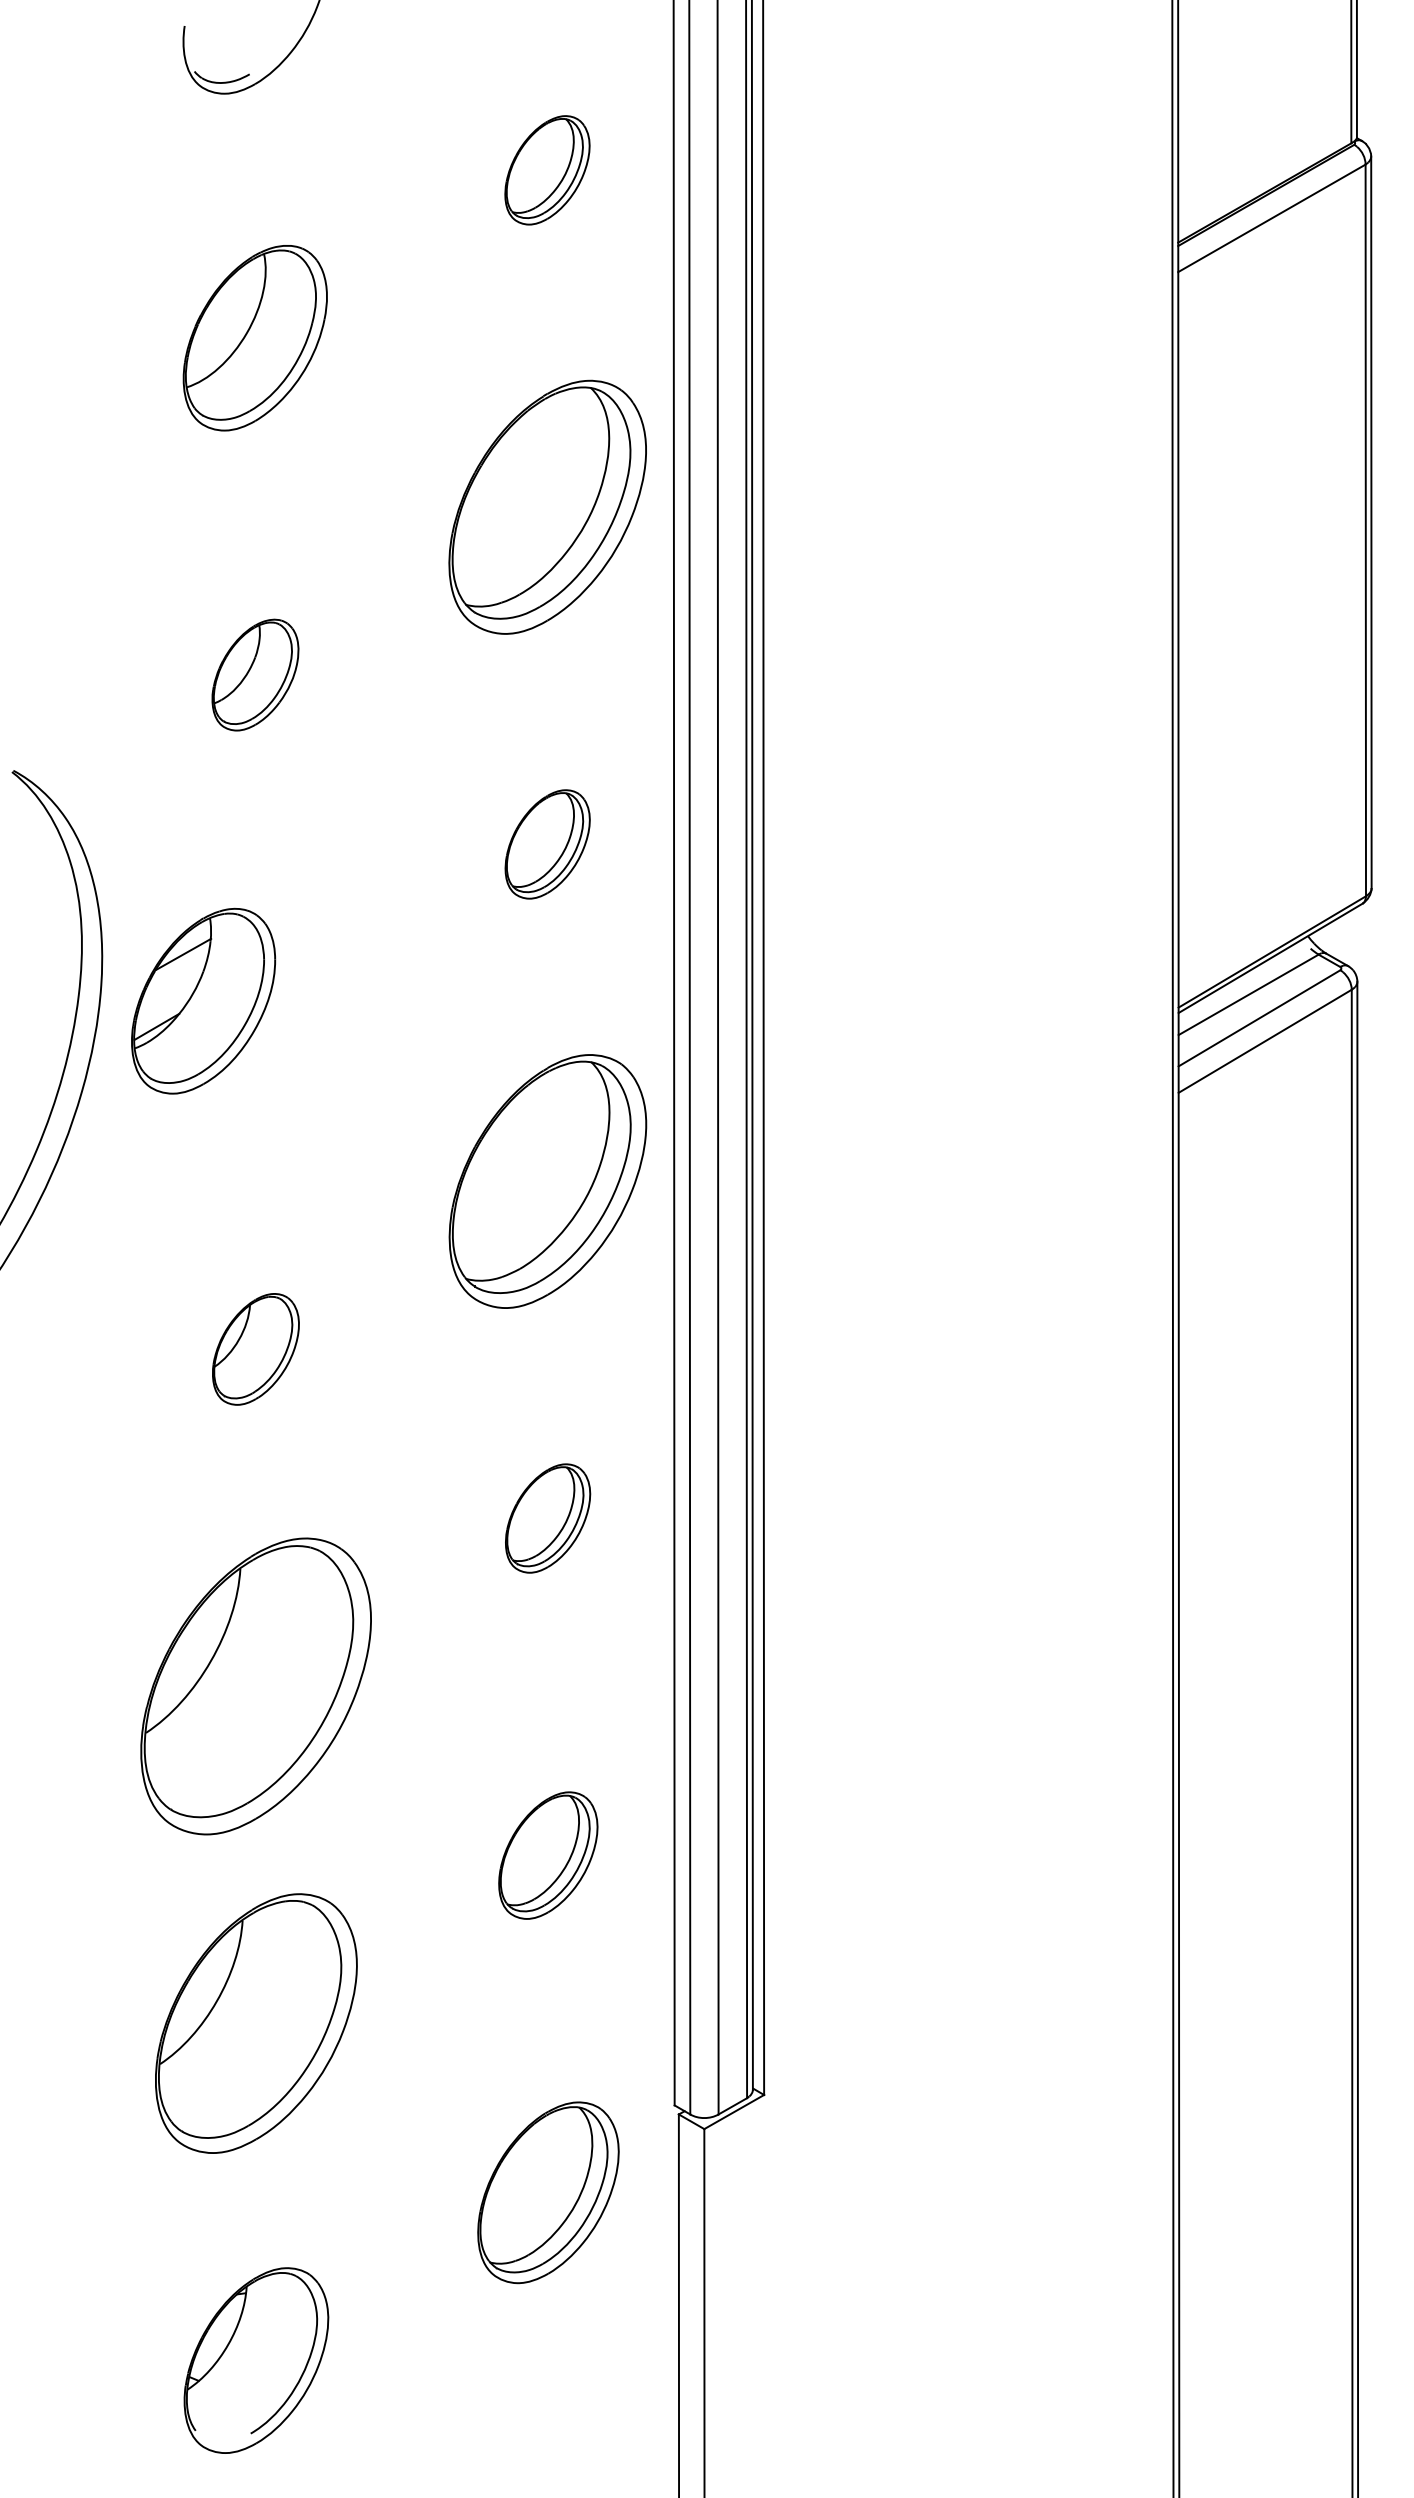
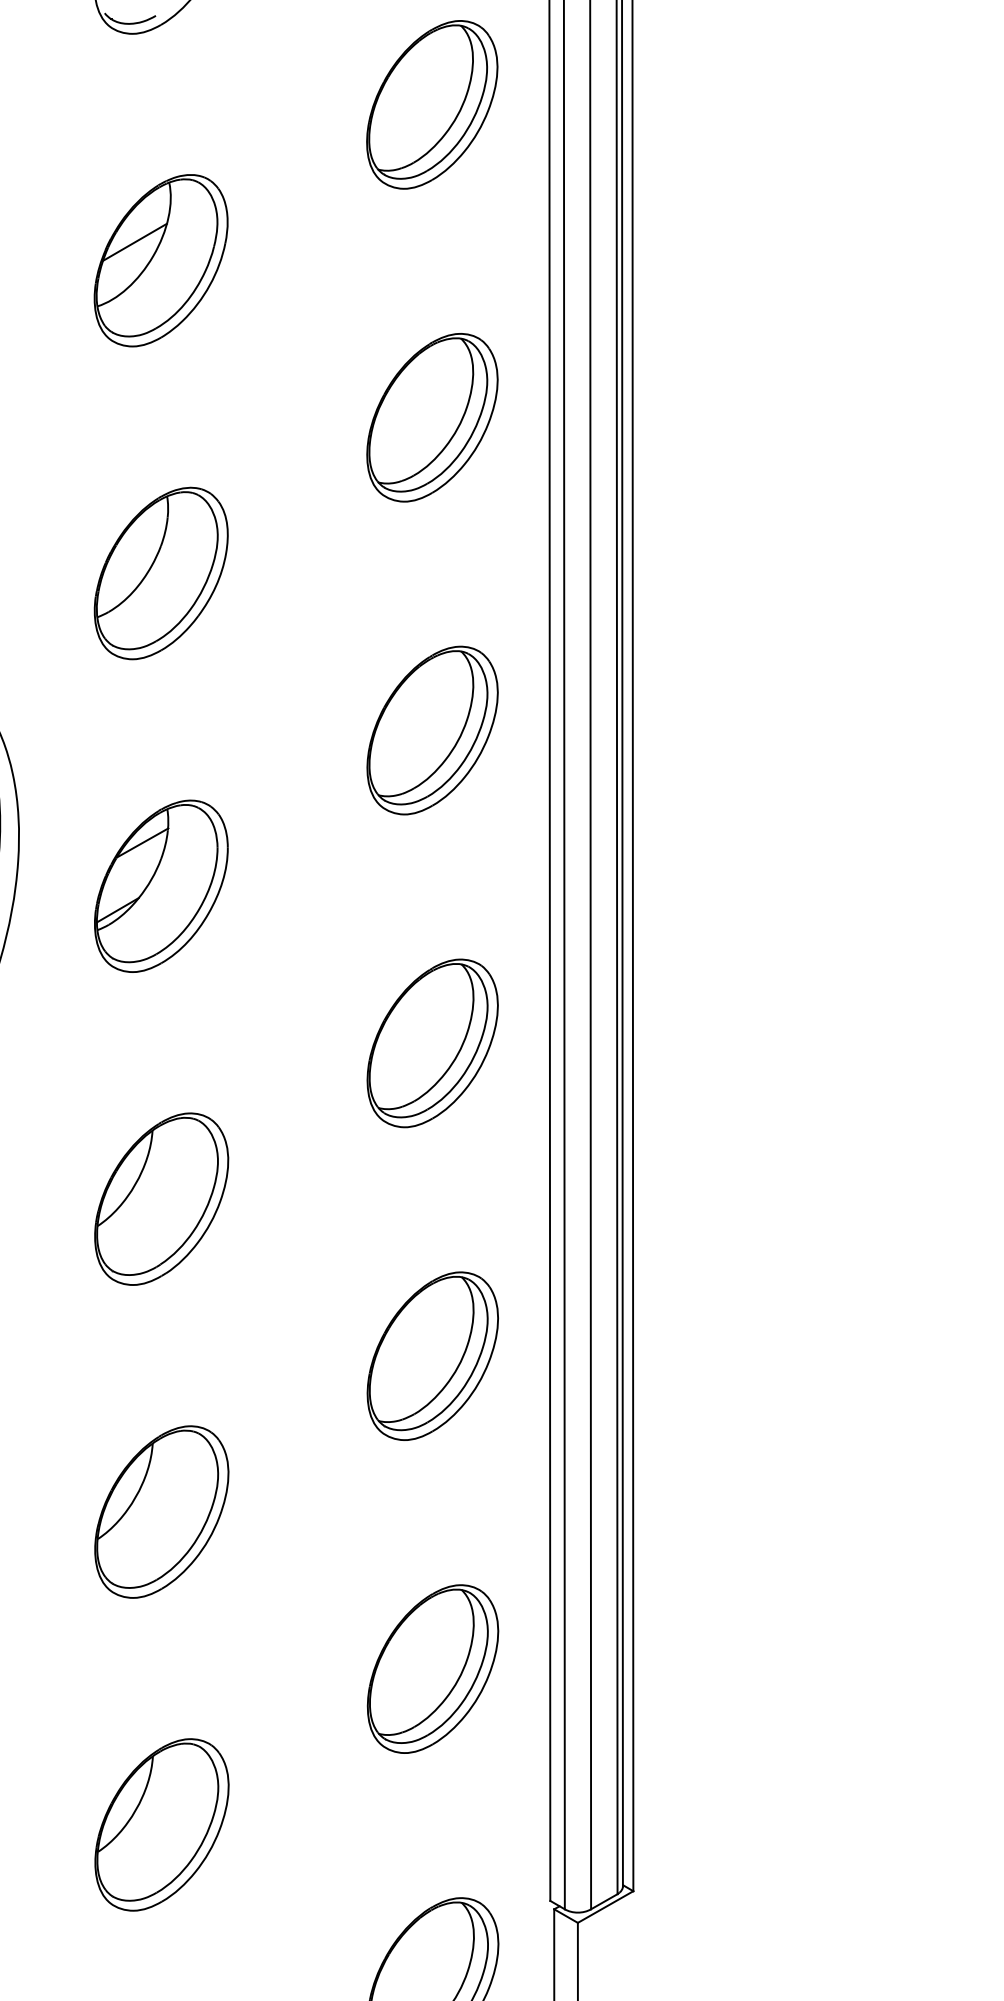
part: (547, 170) -> (432, 105), size x1.67
line: (226, 318) -> (134, 242), added
part: (547, 507) -> (432, 417), size x0.71
part: (255, 674) -> (161, 572), size x1.67
part: (547, 844) -> (432, 730), size x1.67
part: (203, 1000) -> (161, 885), moved
part: (547, 1181) -> (432, 1043), size x0.71
part: (255, 1349) -> (161, 1199), size x1.67
part: (547, 1518) -> (432, 1356), size x1.67
part: (255, 1686) -> (161, 1512), size x0.62
part: (548, 1855) -> (433, 1668), size x1.43
part: (255, 2023) -> (161, 1824), size x0.71

